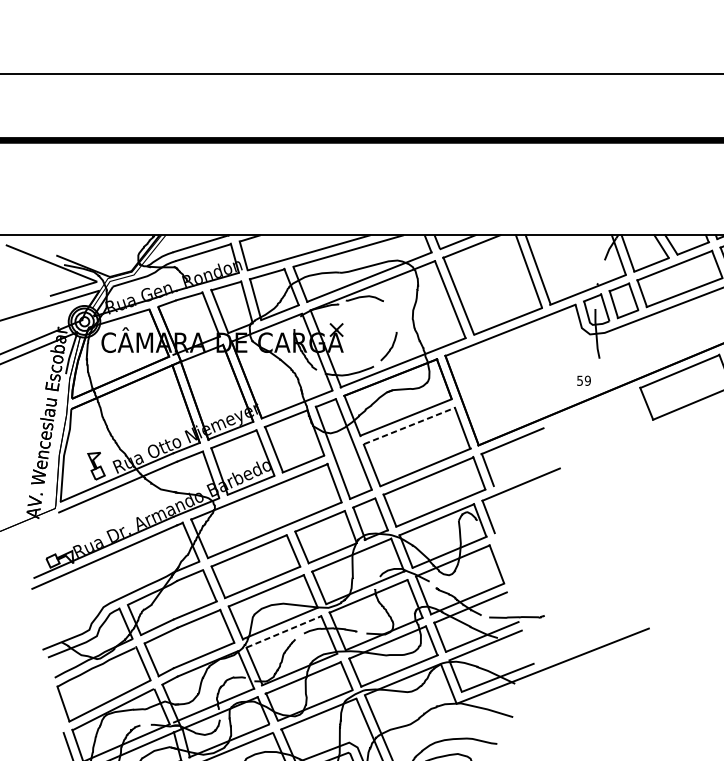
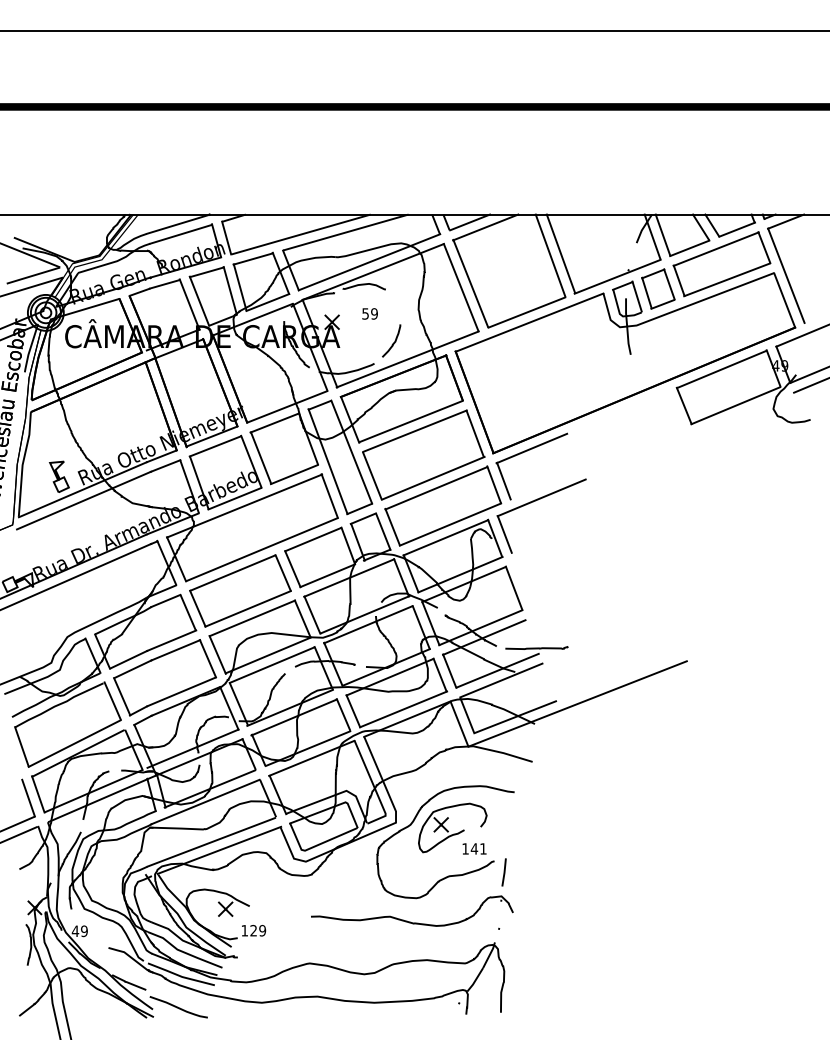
text: (583, 380) -> (369, 313), moved
line: (410, 426) -> (415, 431), dashed -> solid
line: (284, 632) -> (272, 665), dashed -> solid

